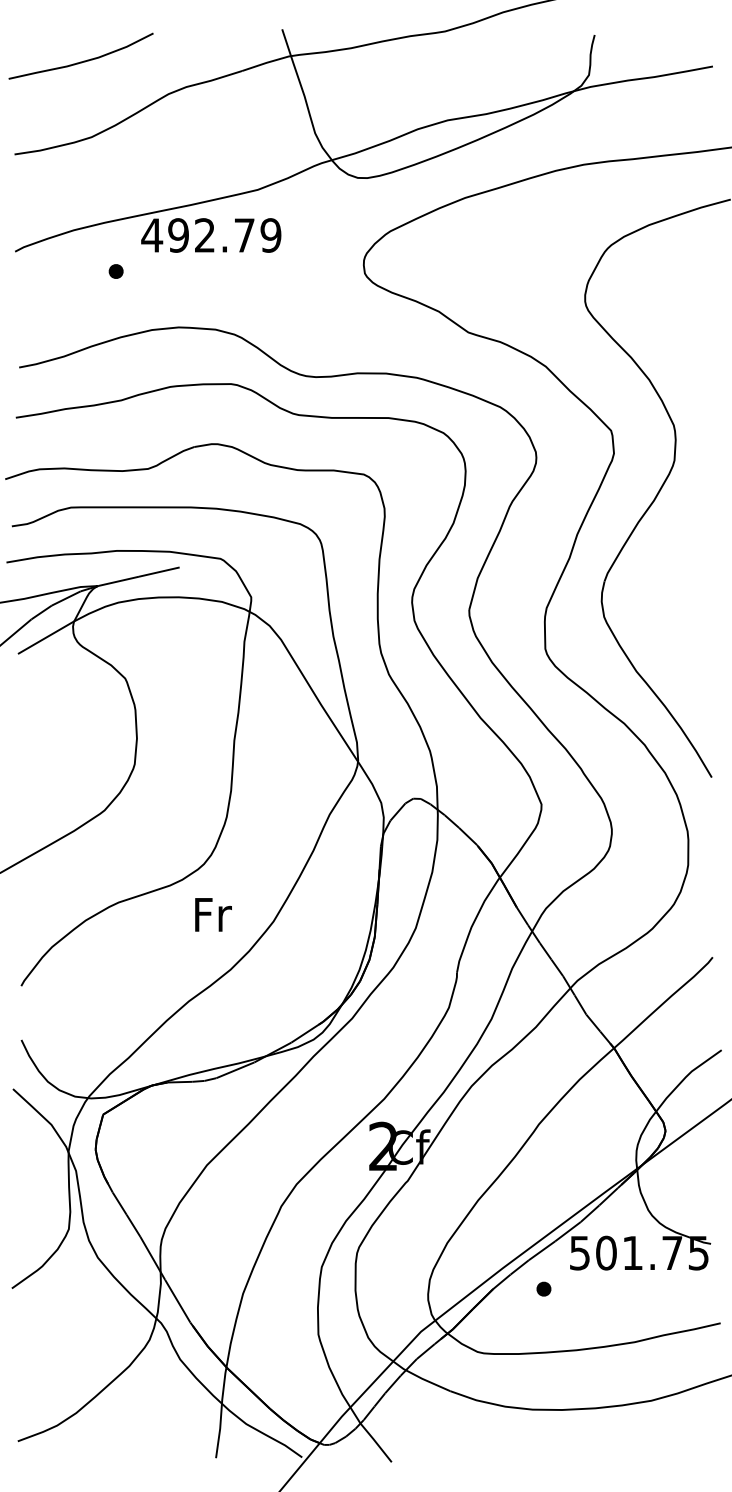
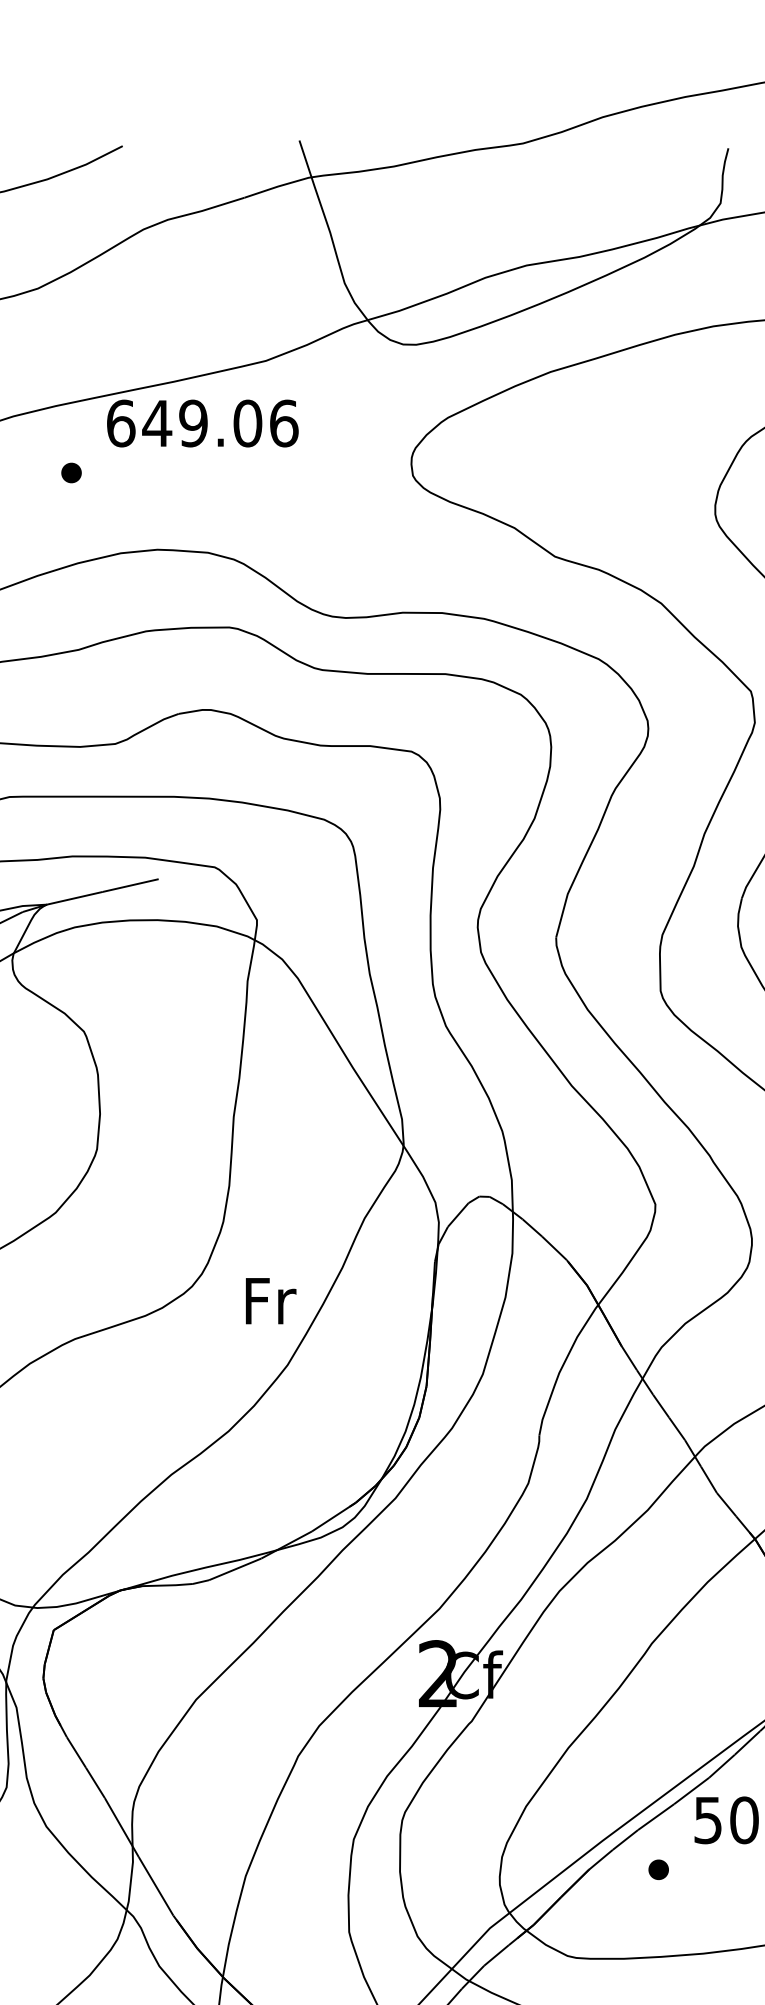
text: (211, 235) -> (202, 423), 492.79 -> 649.06
text: (213, 914) -> (271, 1300), moved

